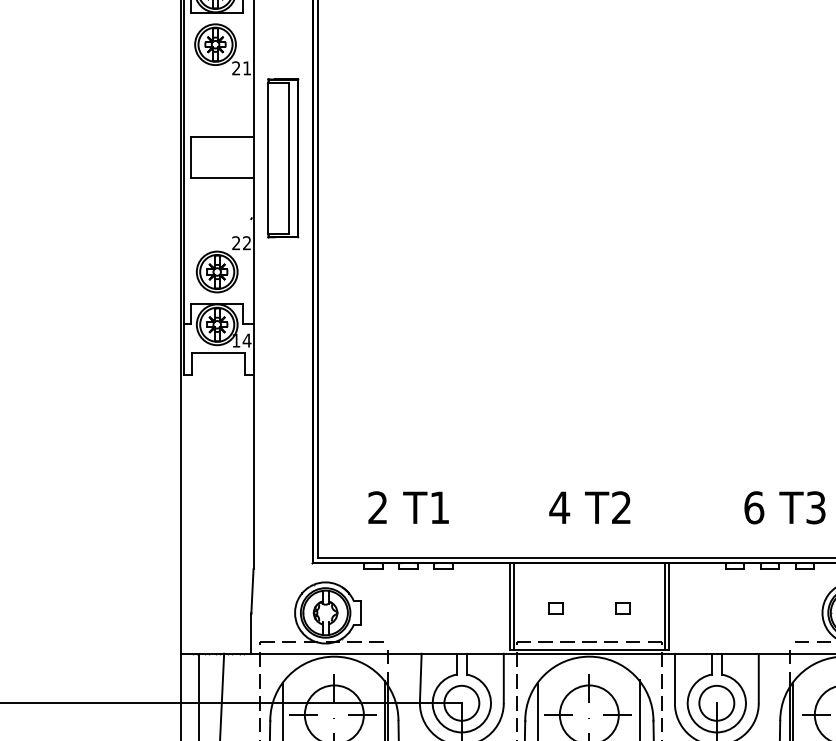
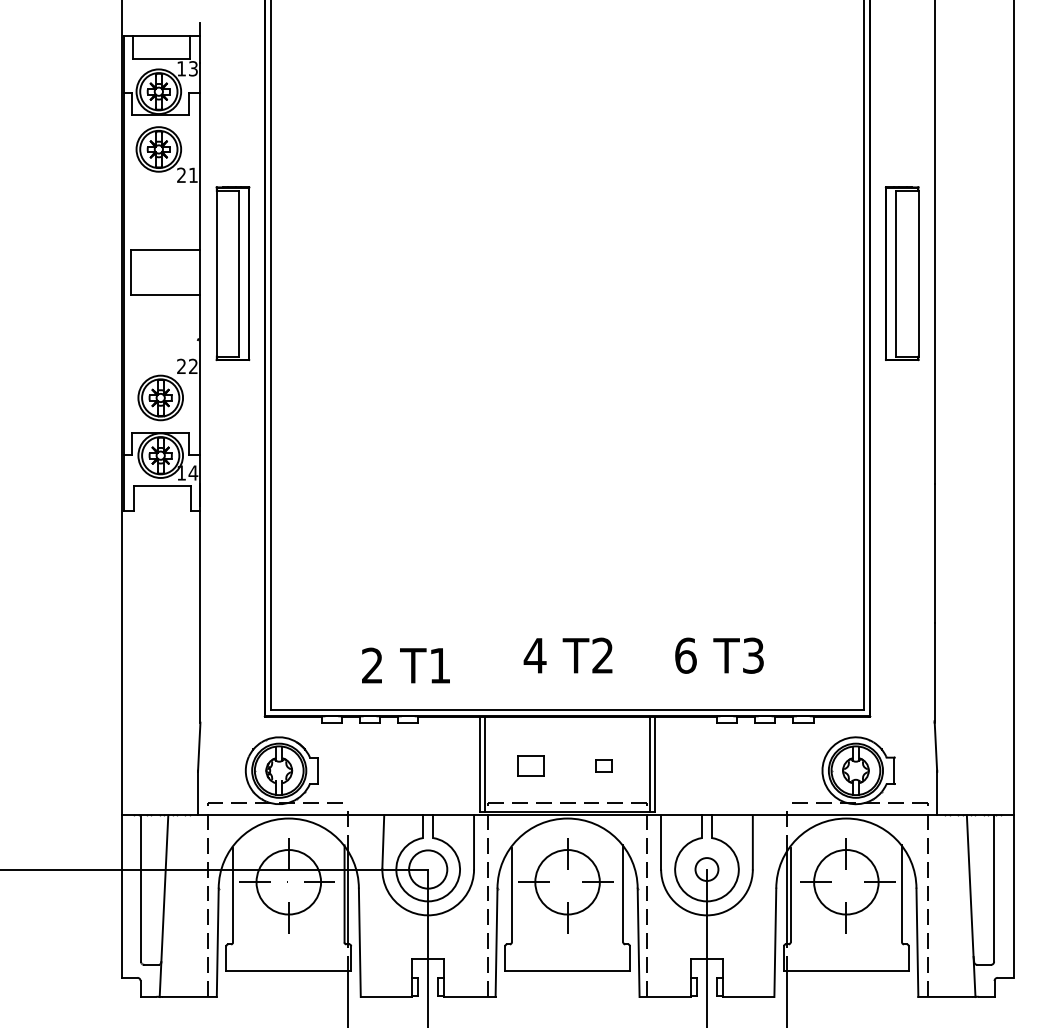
text: (408, 507) -> (405, 665), moved
text: (784, 507) -> (719, 655), moved
part: (555, 608) -> (530, 765), size x1.6
circle: (716, 703) -> (706, 869), size x0.6

